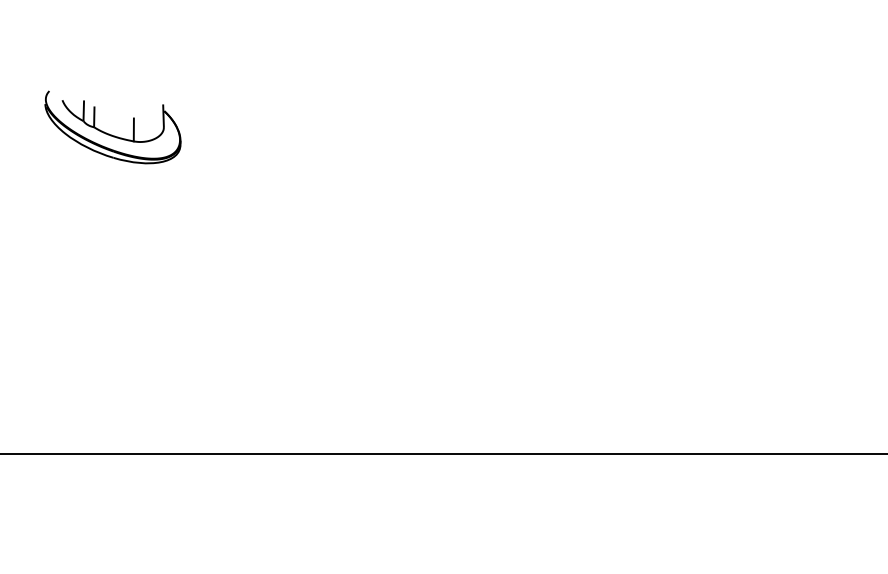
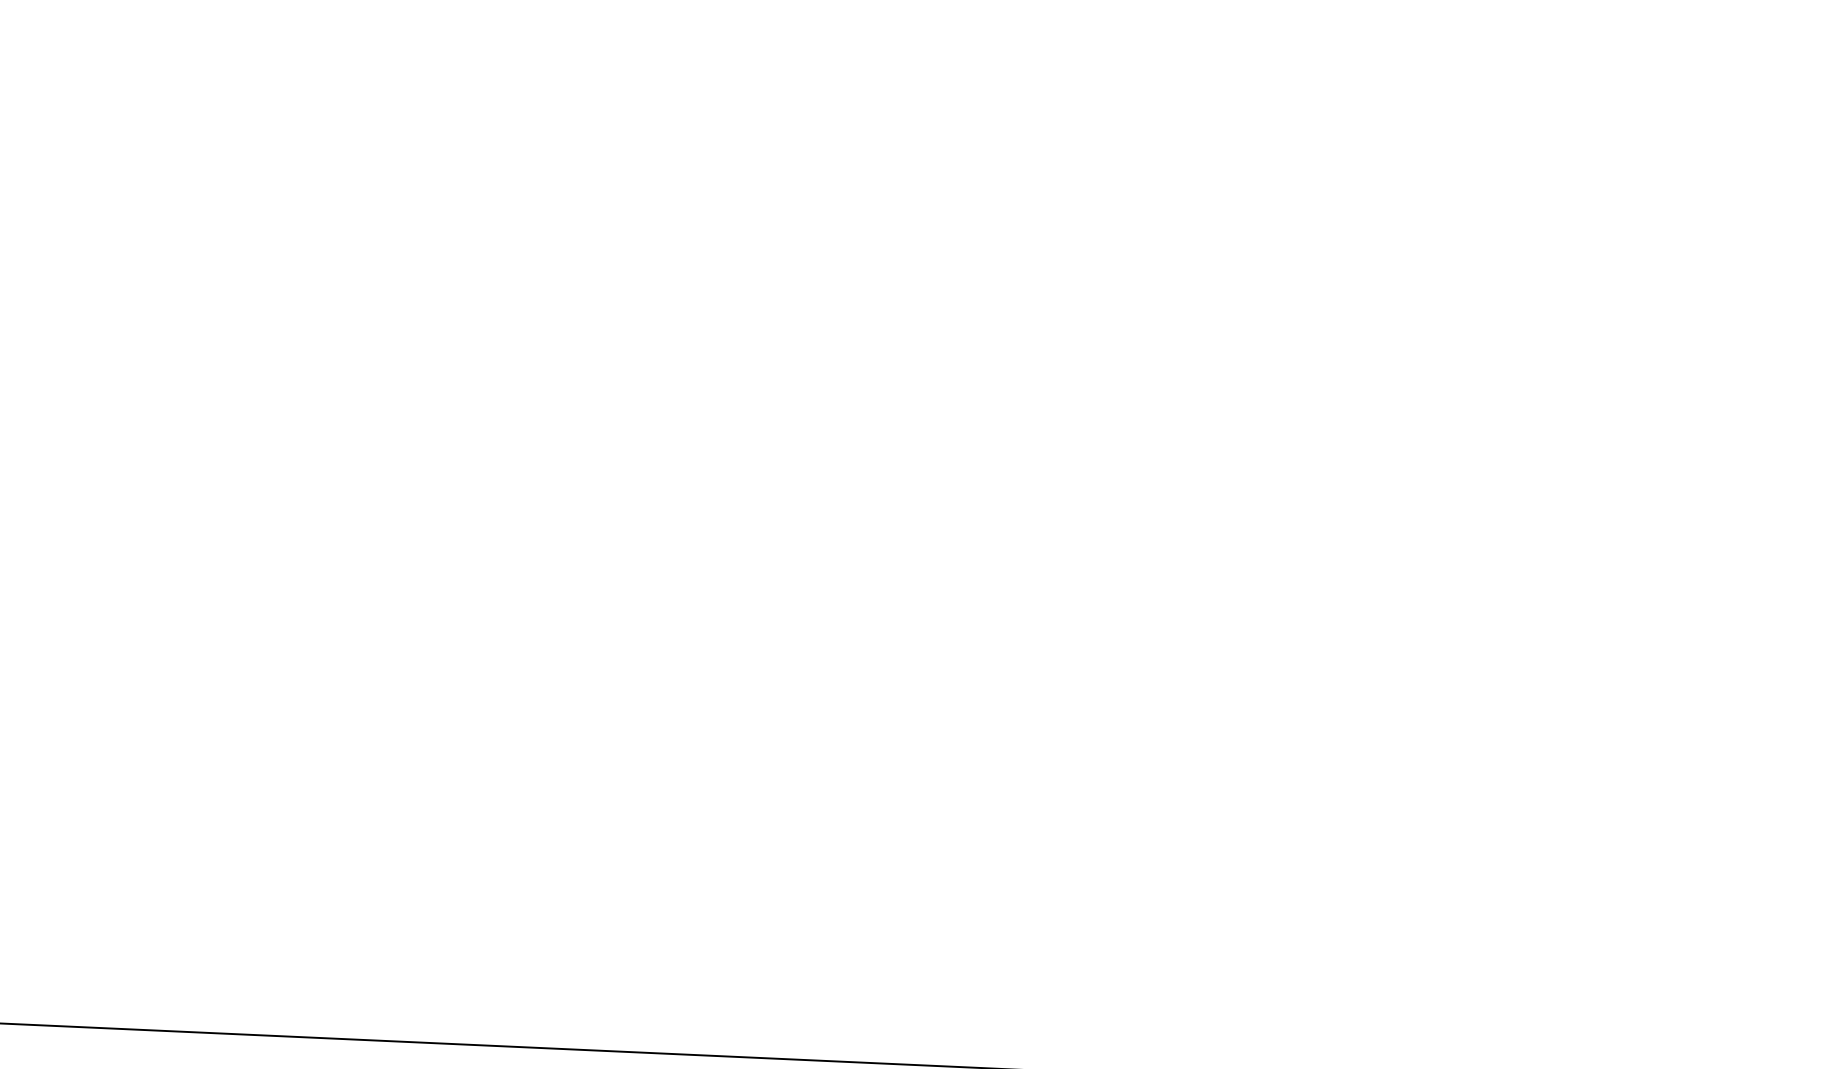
part: (109, 133) -> (396, 348), removed

